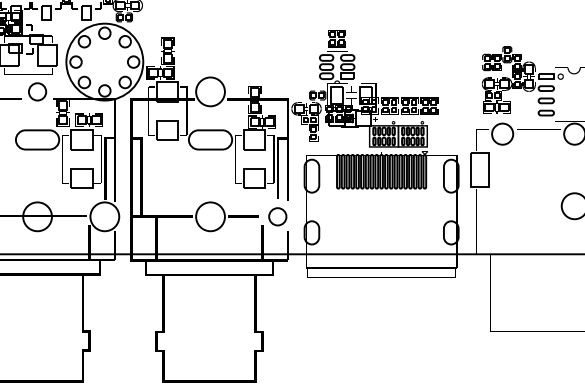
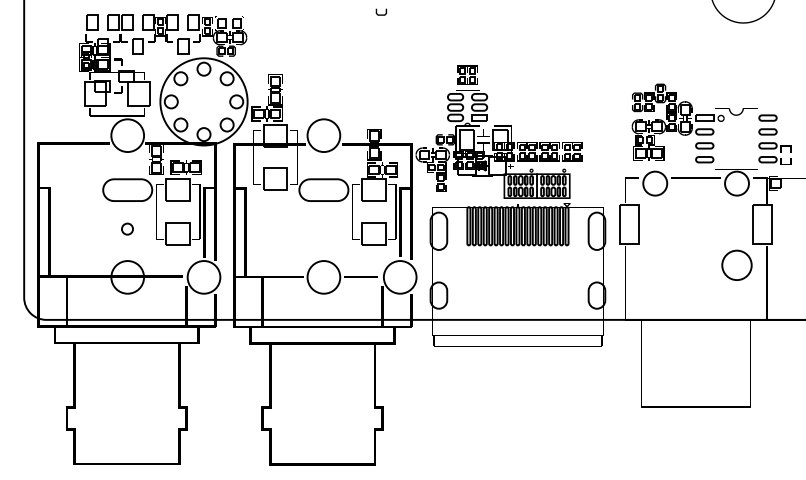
circle: (37, 91) -> (127, 135), size x1.67
circle: (37, 173) -> (127, 228), added
circle: (277, 216) -> (399, 277), size x1.67

